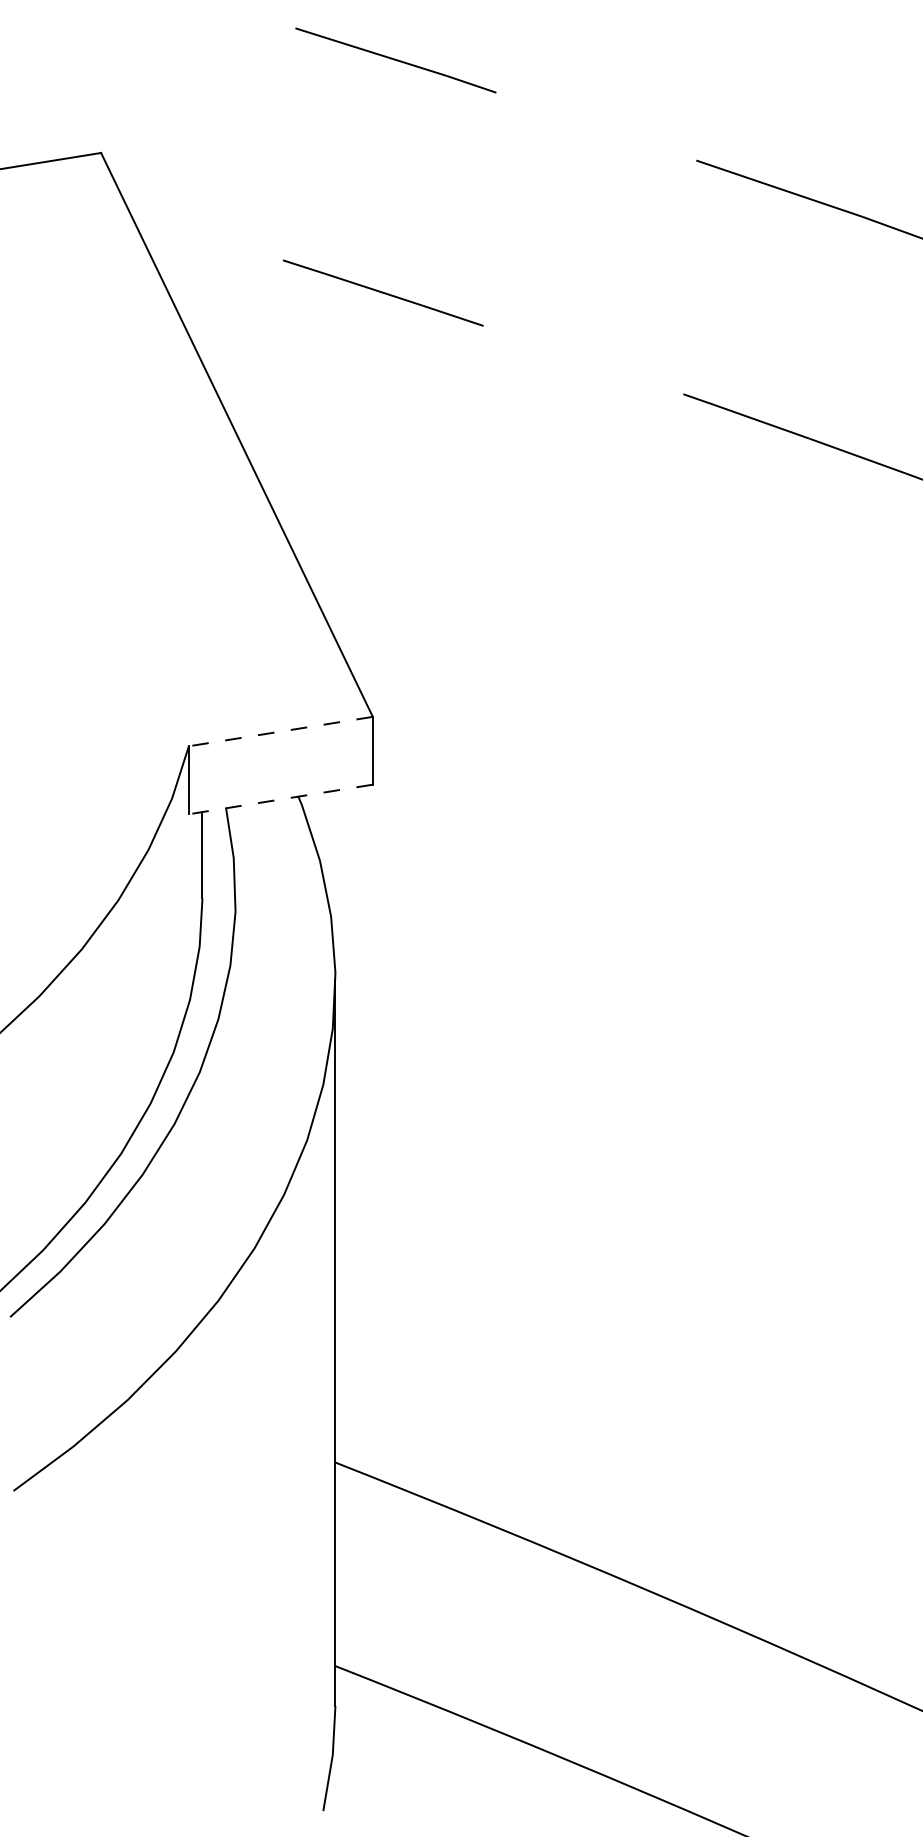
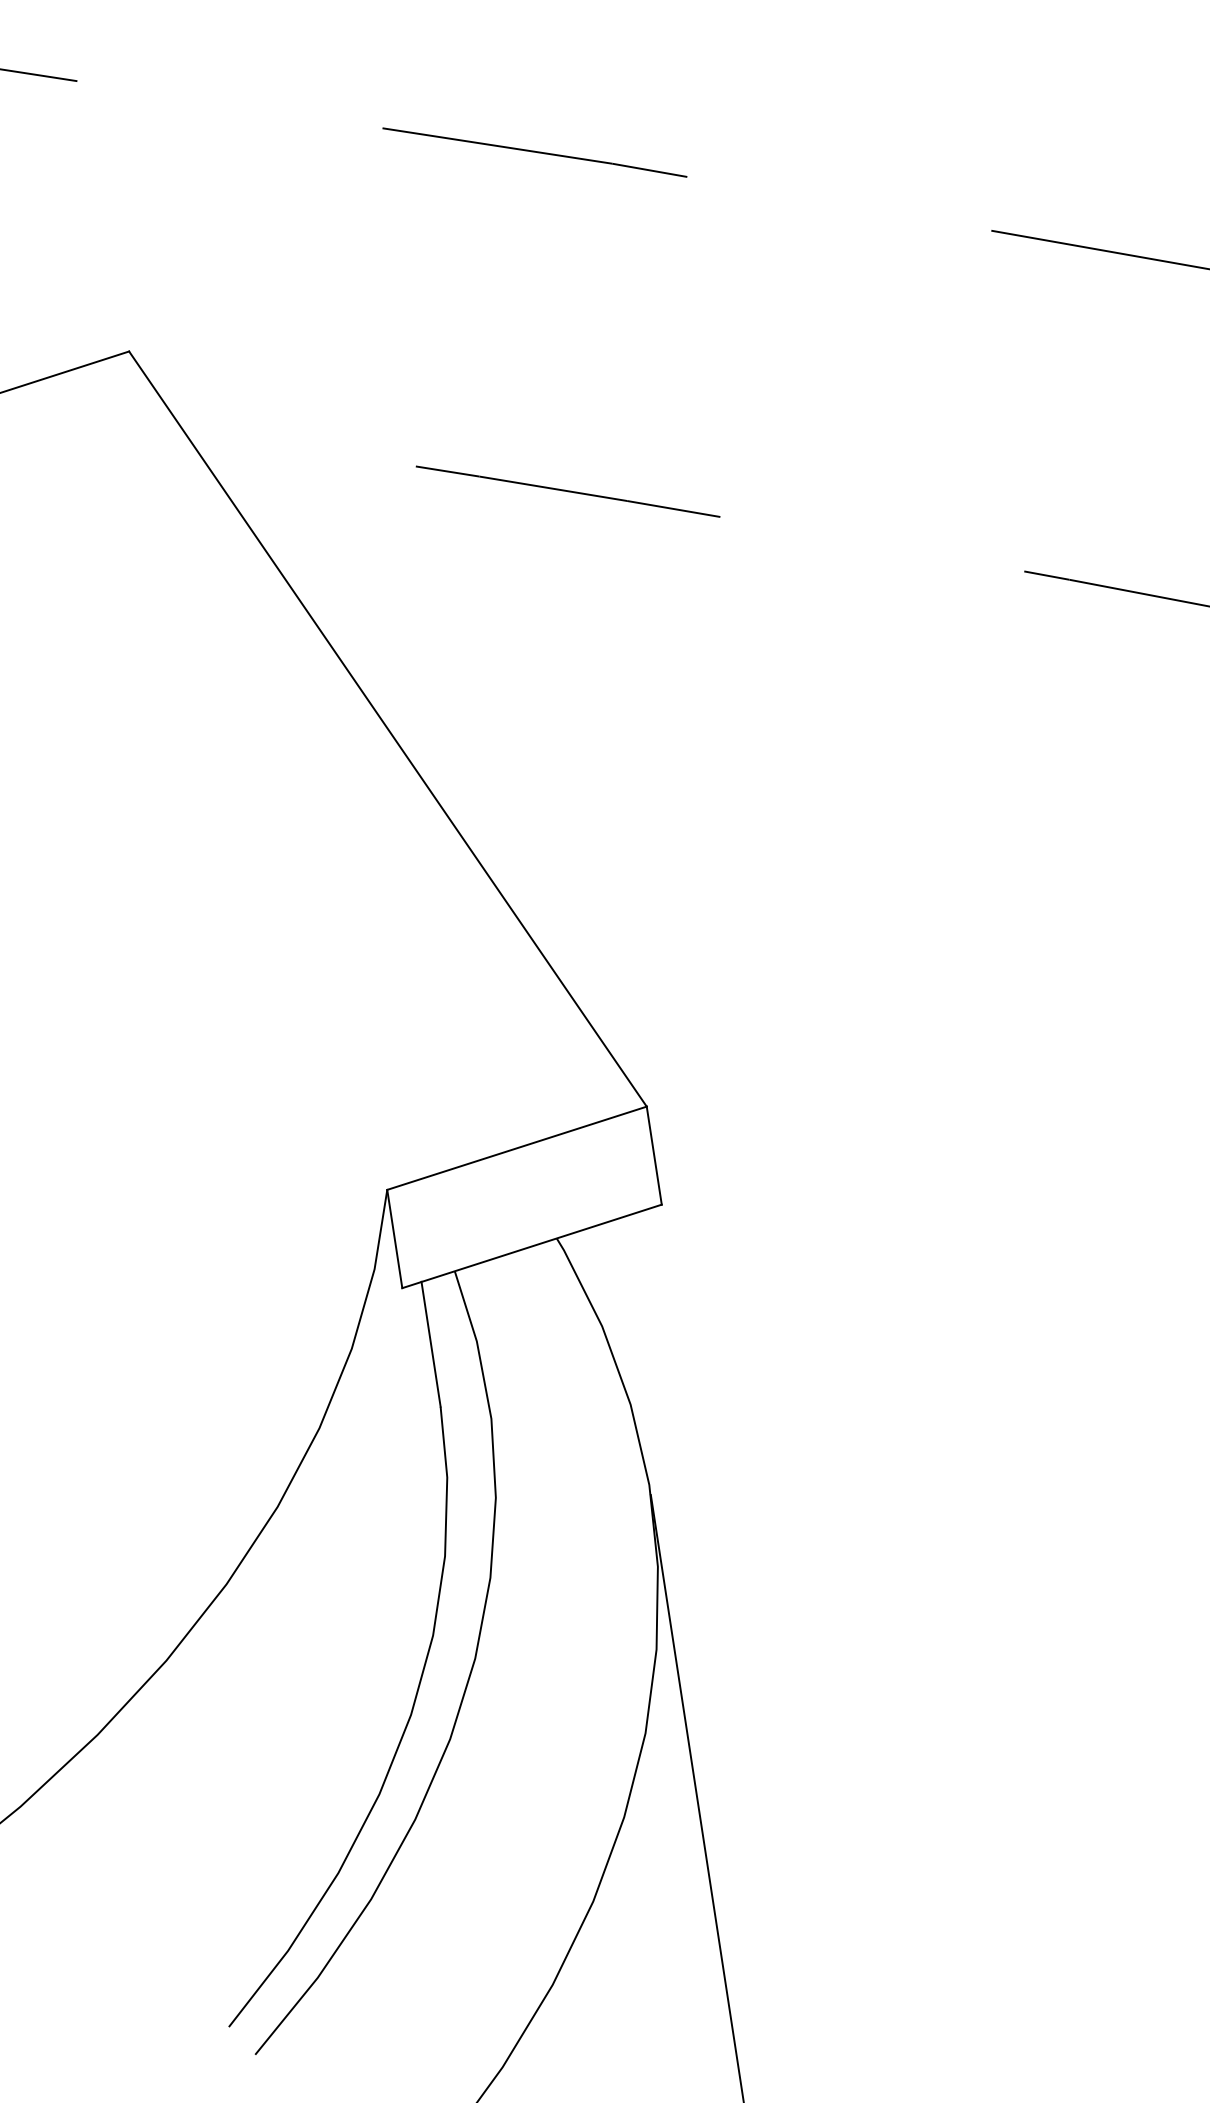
line: (280, 731) -> (516, 1148), dashed -> solid
line: (280, 799) -> (531, 1246), dashed -> solid

